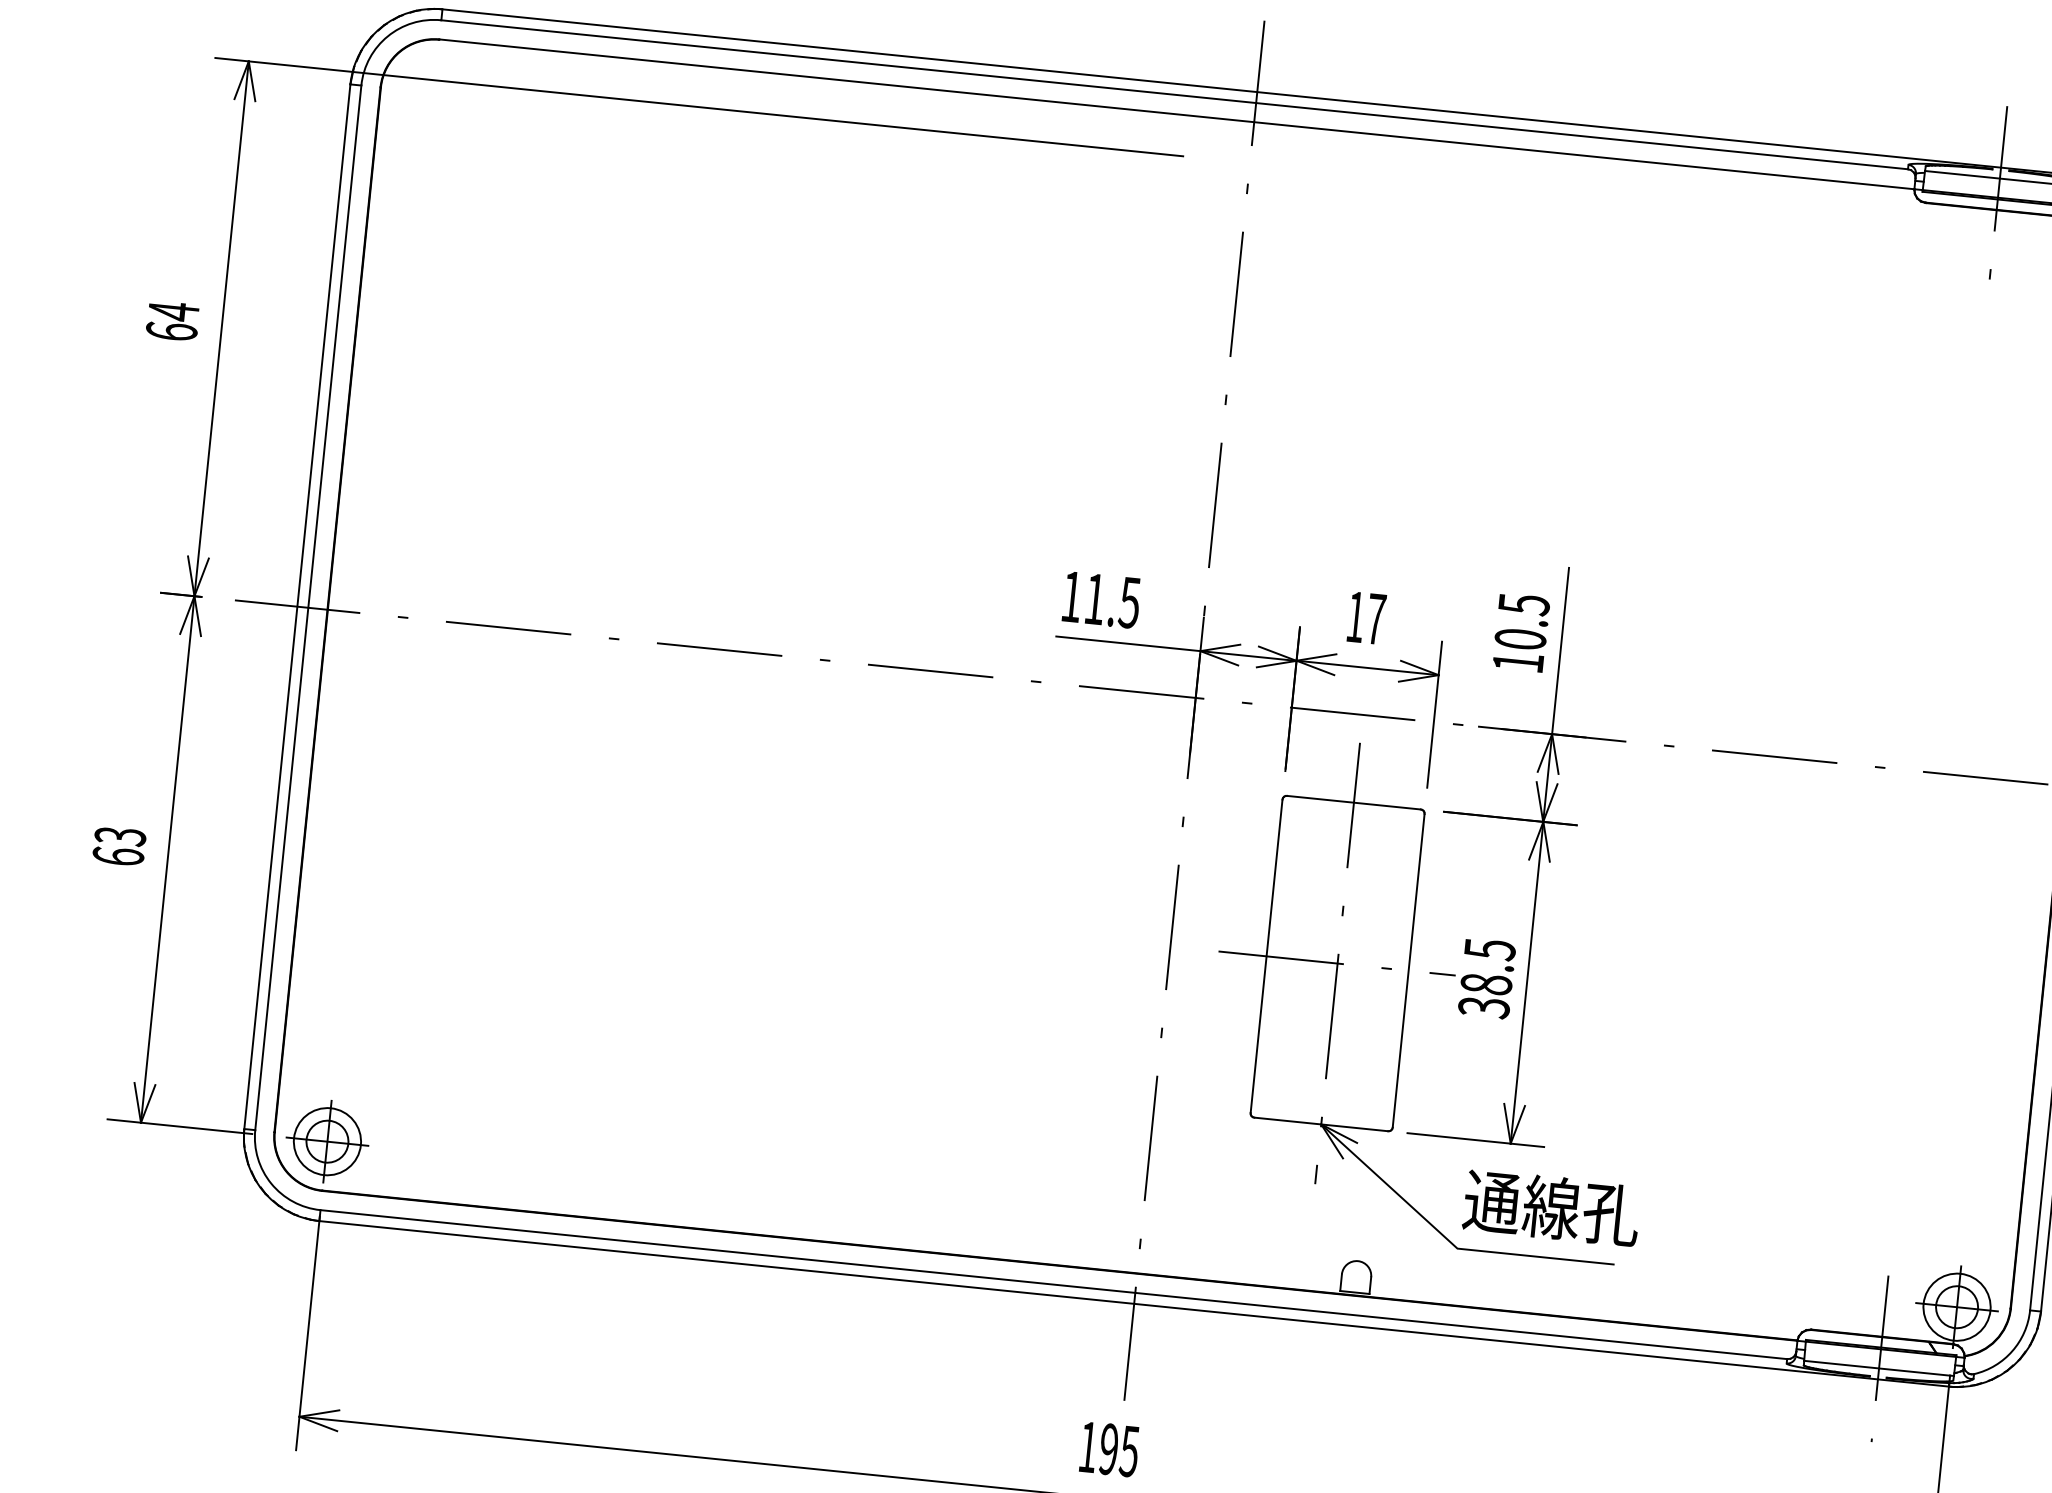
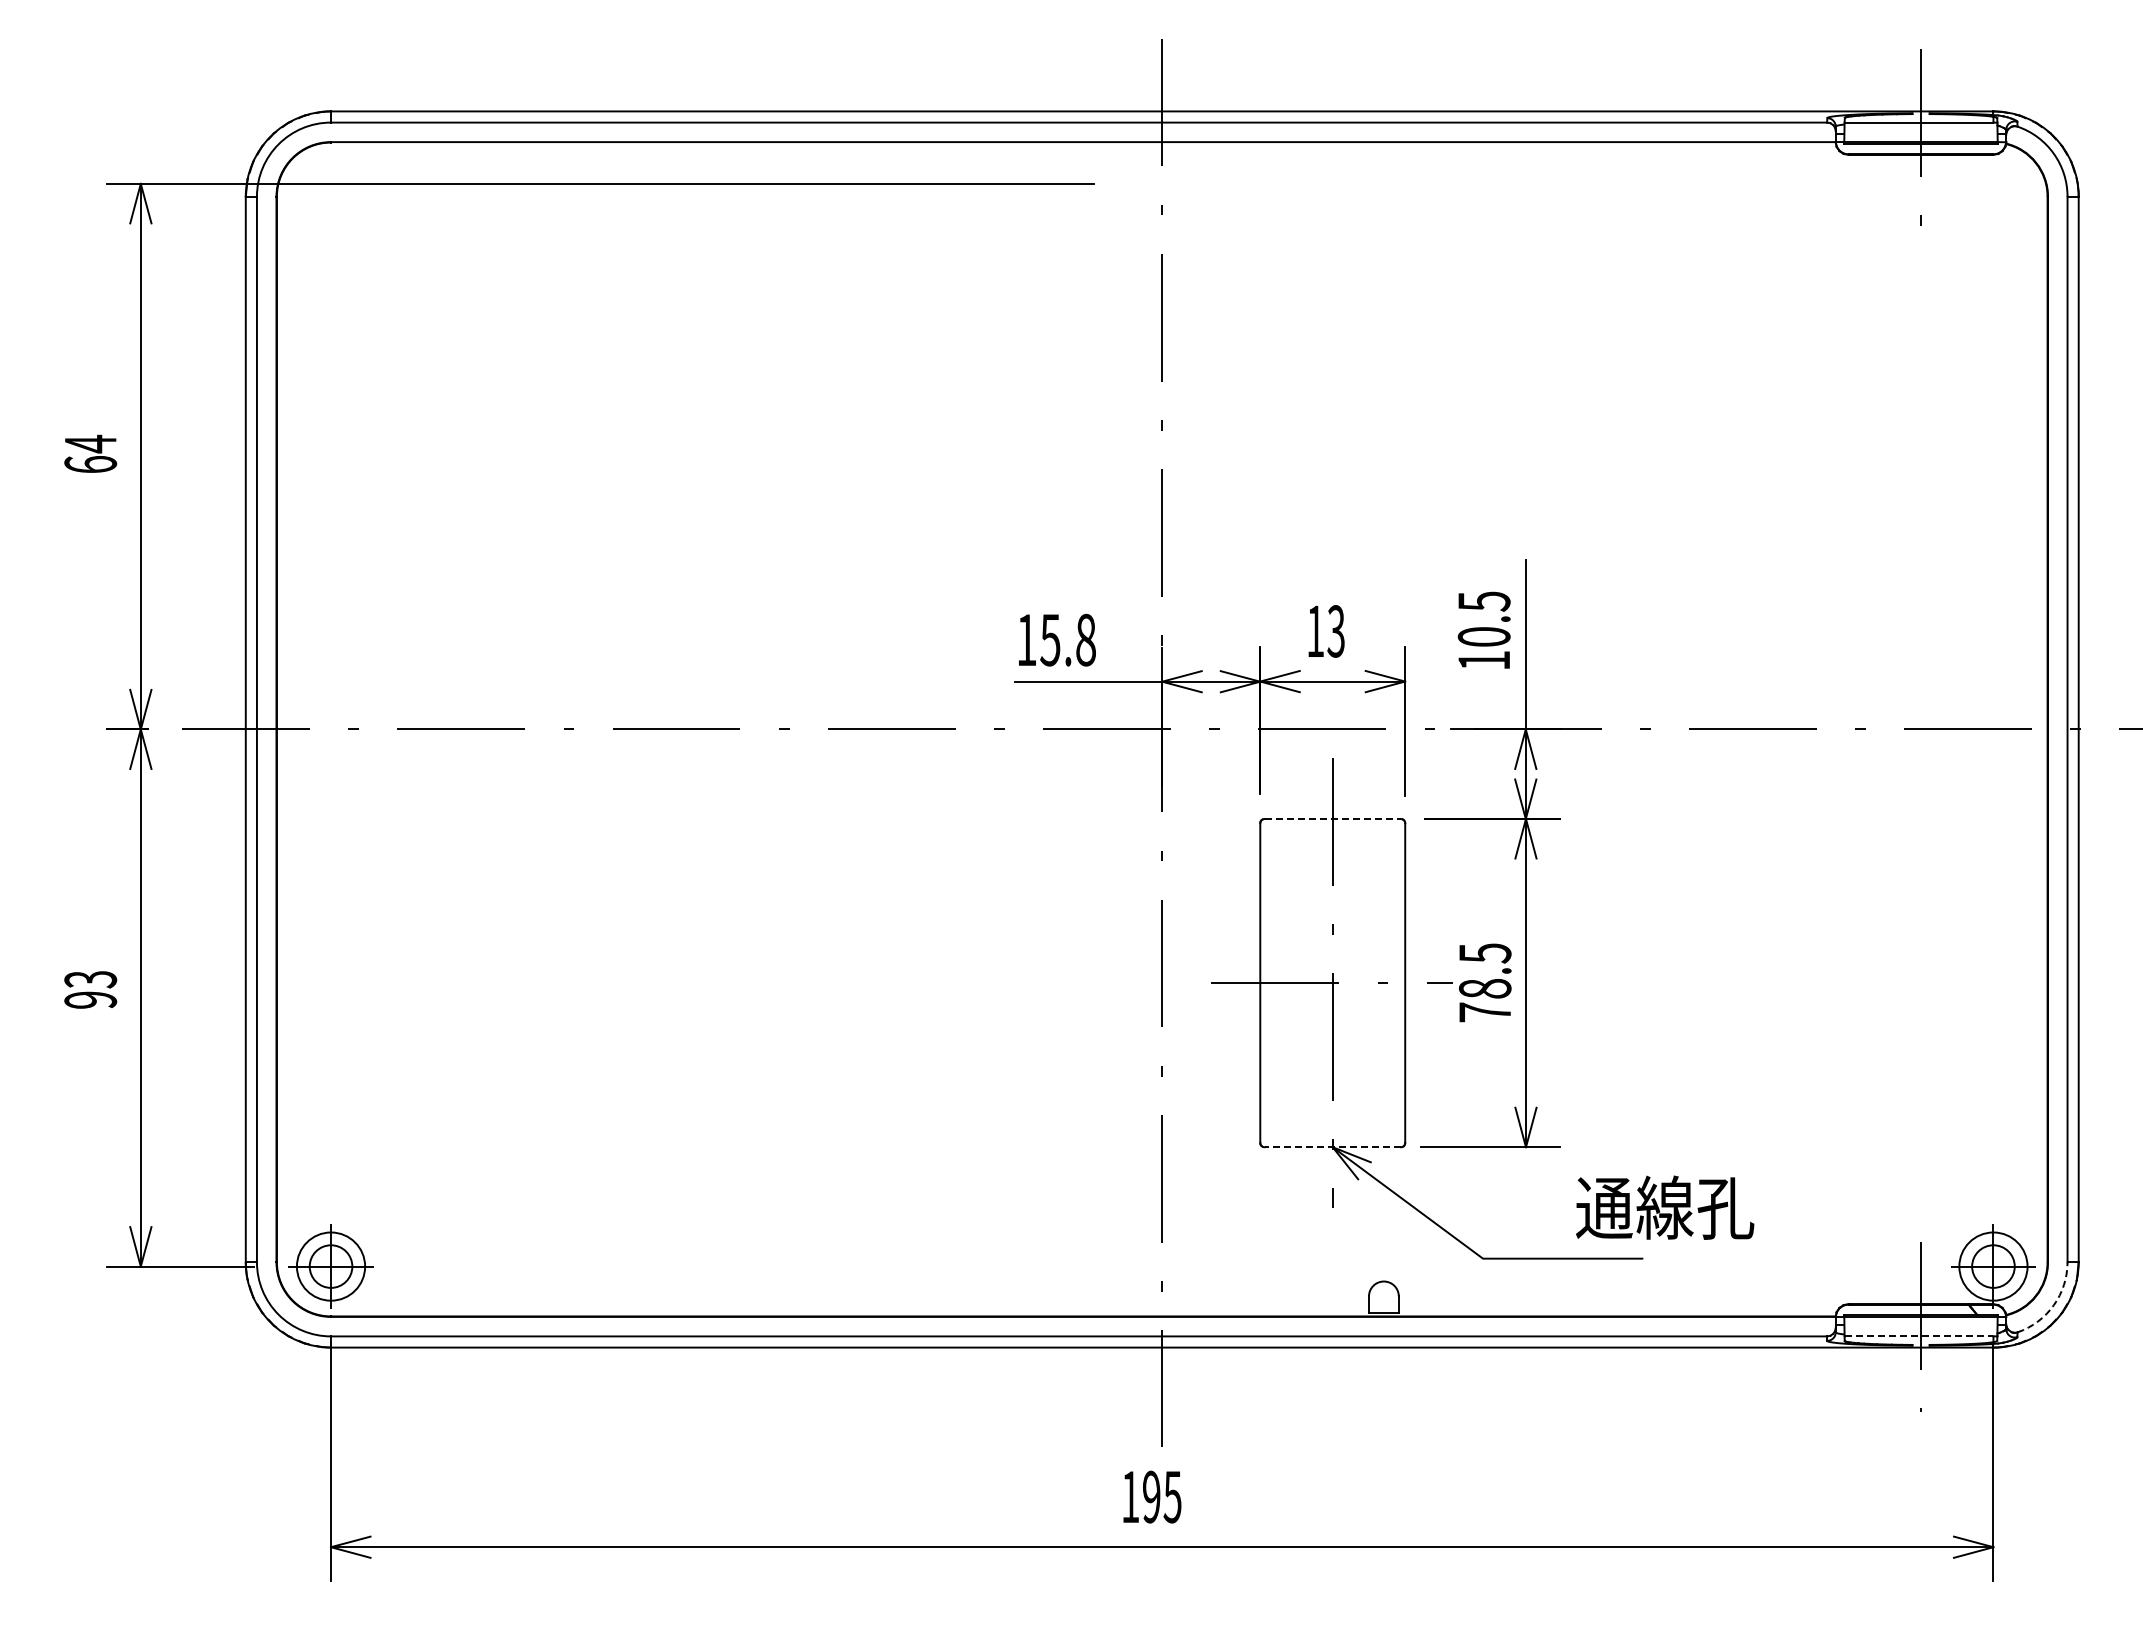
text: (1111, 600) -> (1067, 639), 11.5 -> 15.8
text: (1375, 619) -> (1335, 631), 17 -> 13
line: (1354, 803) -> (1333, 819), solid -> dashed
text: (118, 855) -> (90, 999), 63 -> 93
text: (1483, 1007) -> (1484, 1012), 38.5 -> 78.5
line: (1321, 1124) -> (1332, 1147), solid -> dashed
text: (1552, 1207) -> (1665, 1207), moved
arc: (2012, 1351) -> (2053, 1305), solid -> dashed
line: (1877, 1368) -> (1919, 1336), solid -> dashed

